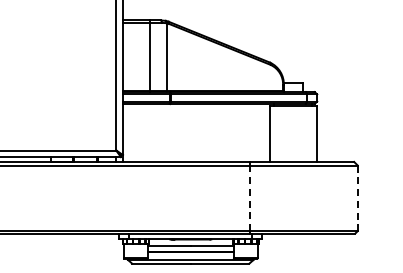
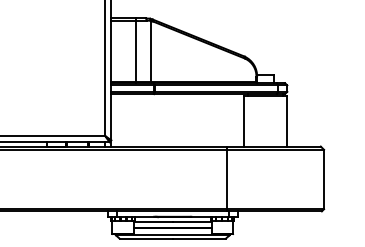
line: (250, 198) -> (226, 179), dashed -> solid
line: (357, 198) -> (323, 179), dashed -> solid

